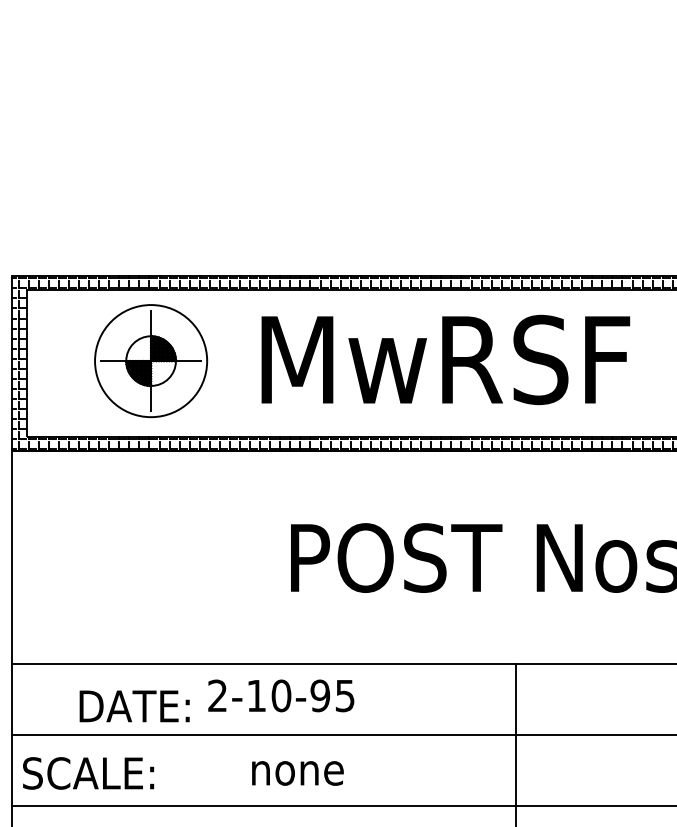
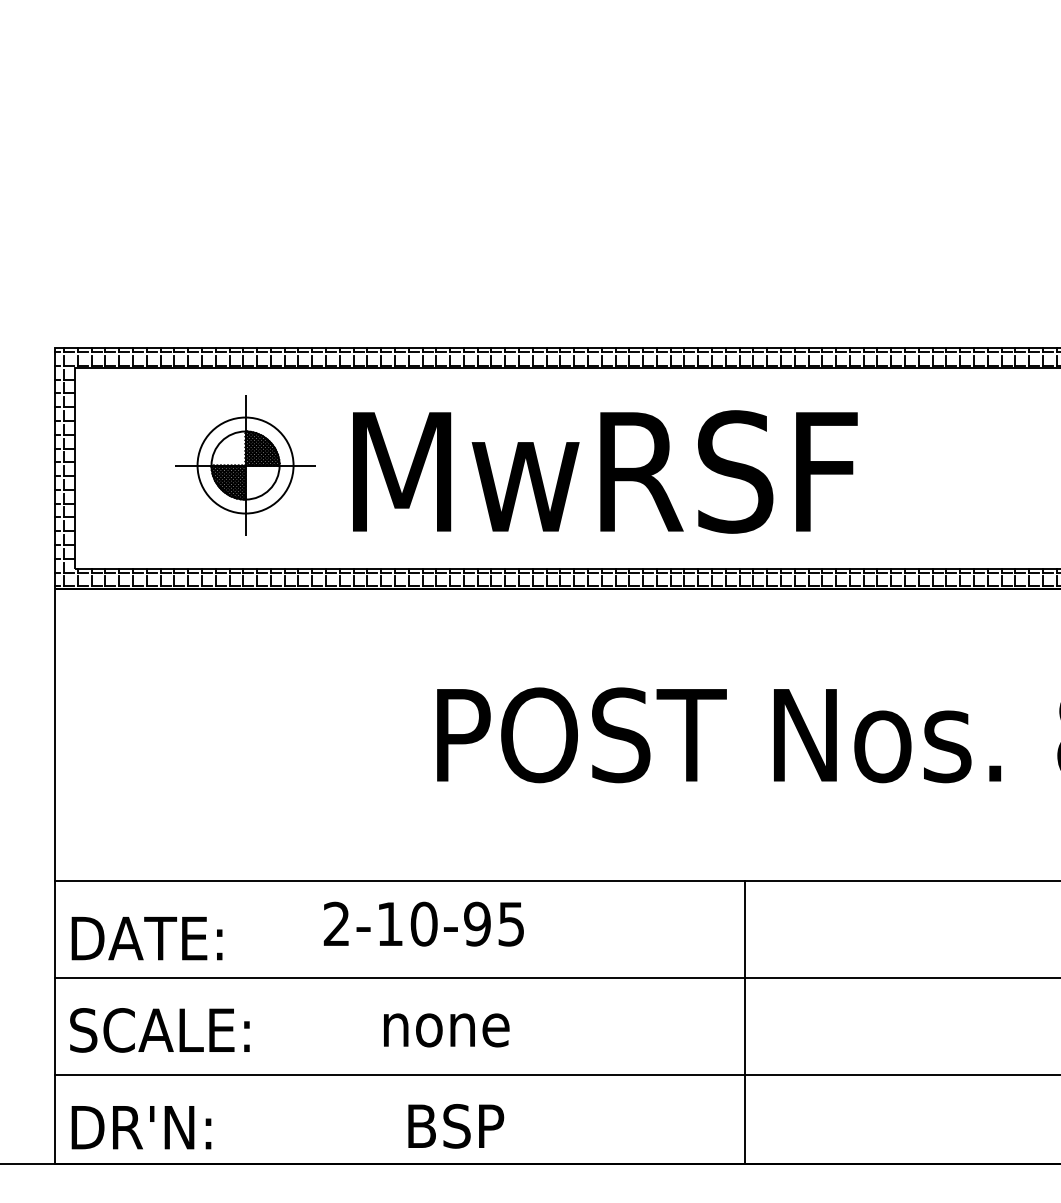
text: (445, 359) -> (605, 471), moved
circle: (151, 361) -> (245, 465), size x0.62
text: (134, 706) -> (146, 938), moved

